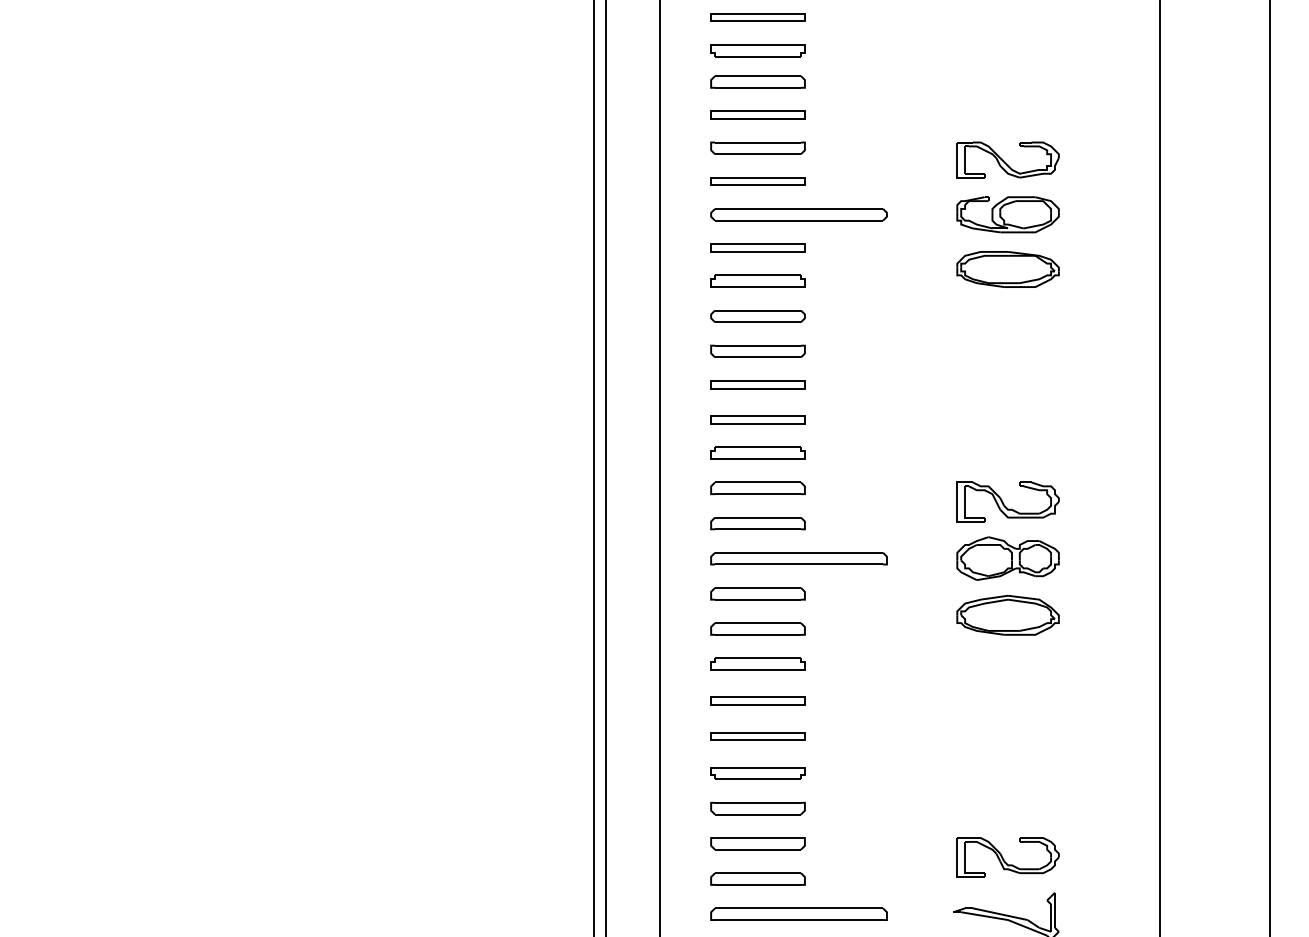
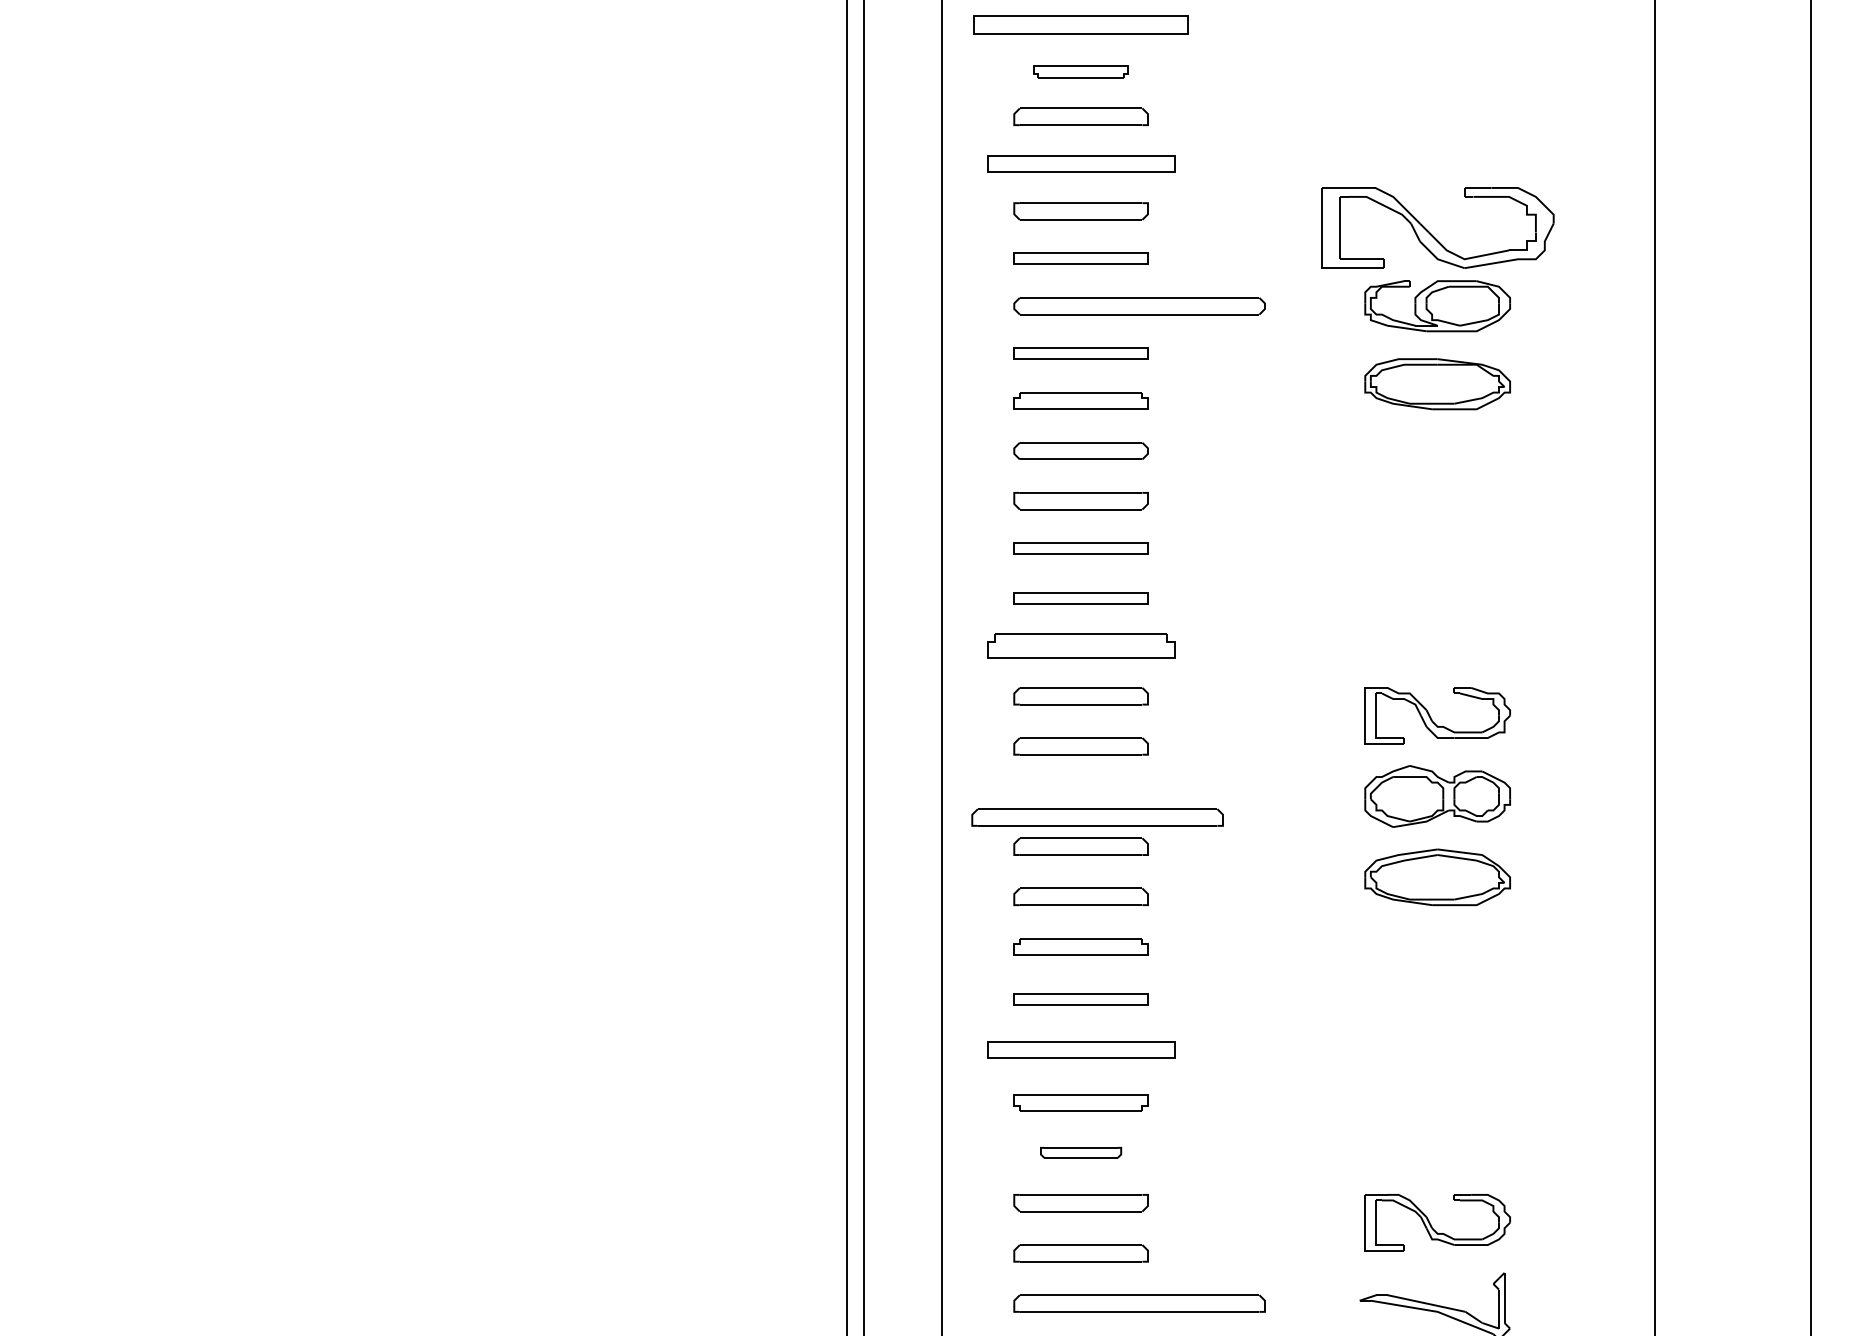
part: (757, 17) -> (1080, 24), size x1.6
part: (757, 50) -> (1080, 72), size x0.7
part: (757, 115) -> (1080, 164), size x1.4
part: (1007, 160) -> (1437, 228), size x1.6
part: (757, 452) -> (1080, 645), size x1.4
part: (798, 558) -> (1097, 817), moved
part: (757, 736) -> (1080, 1049), size x1.4
part: (757, 808) -> (1080, 1152), size x0.6

